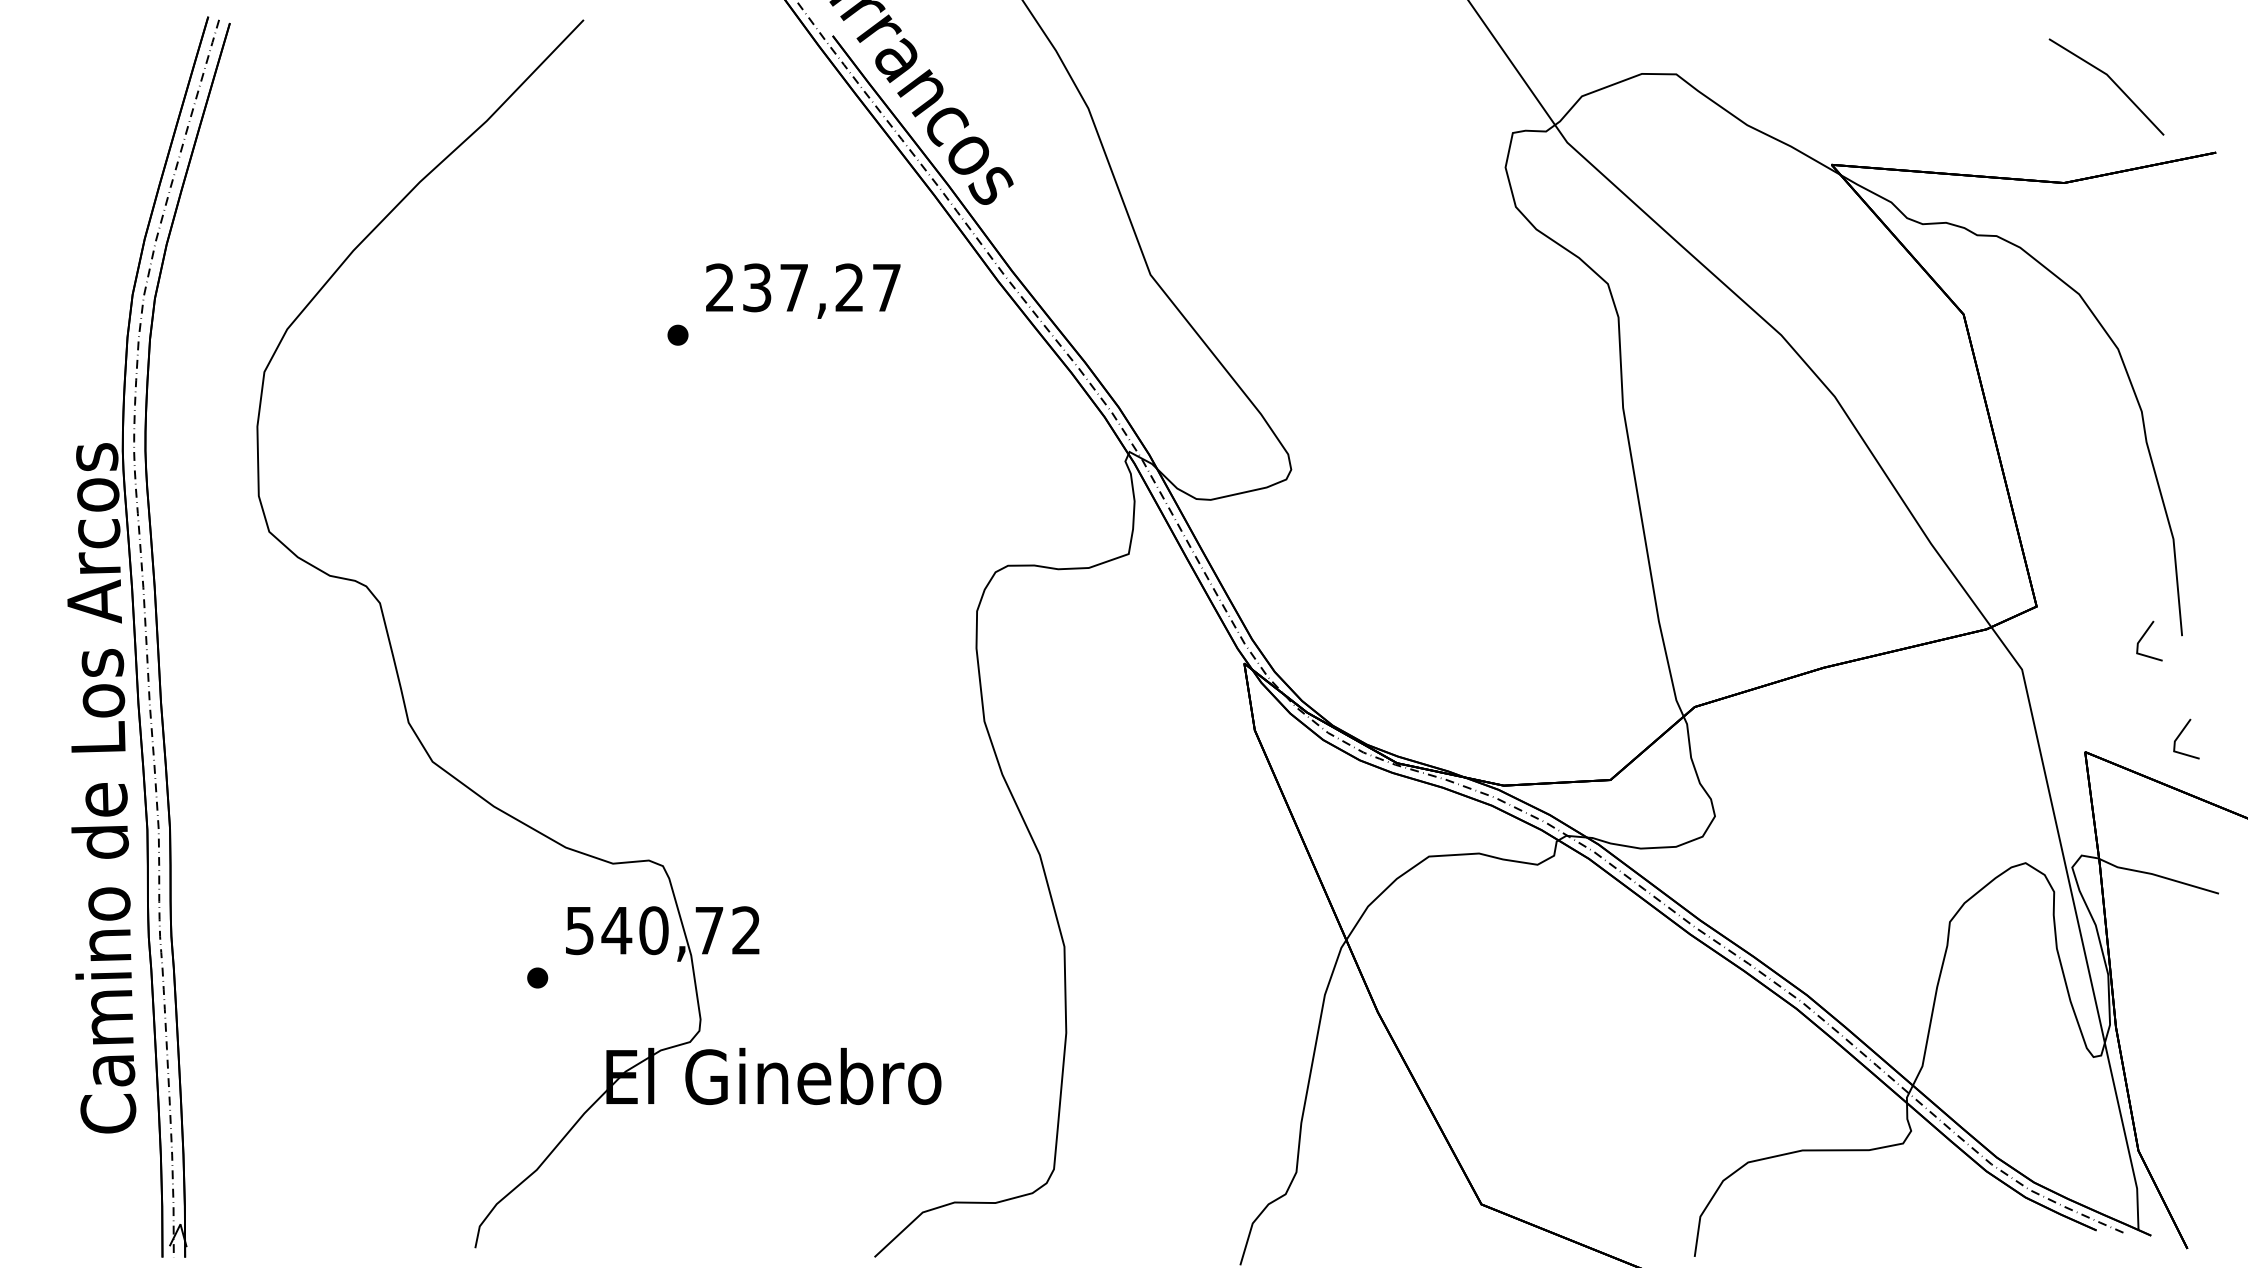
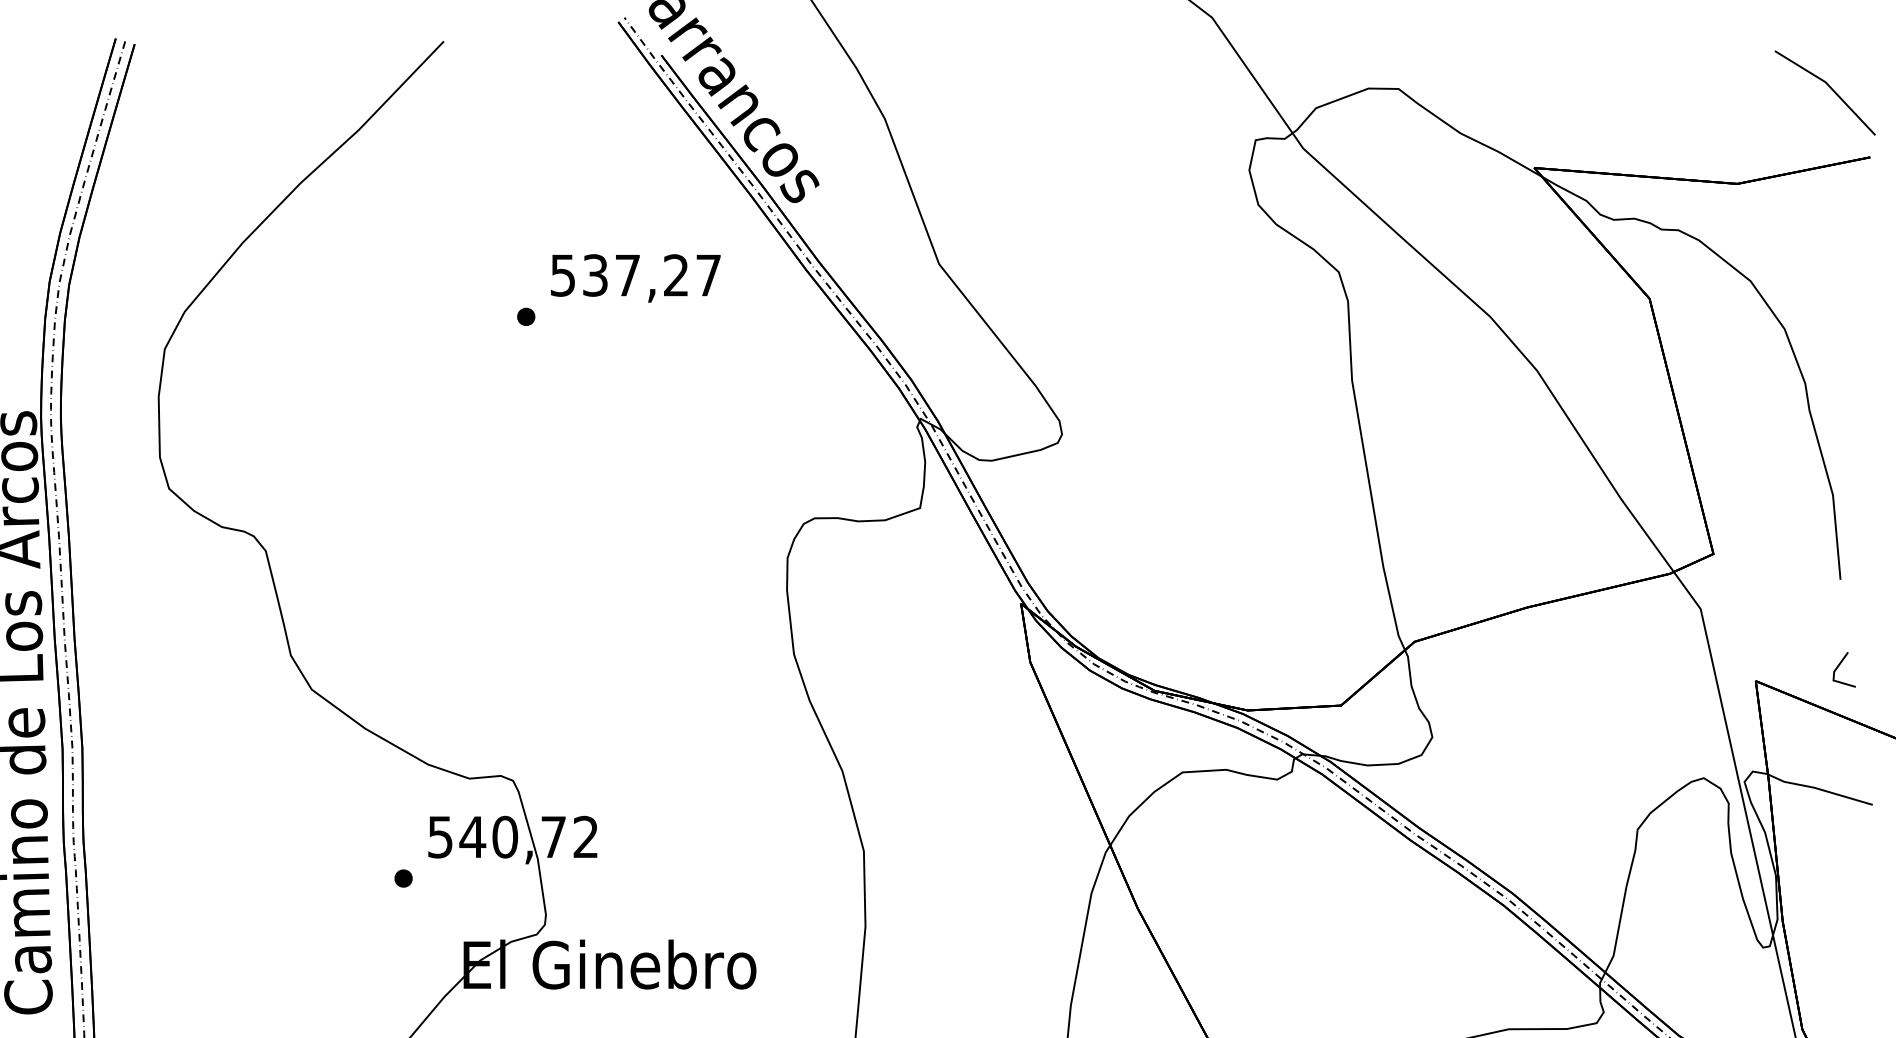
line: (2113, 83) -> (1831, 89), moved
text: (719, 287) -> (562, 275), 237,27 -> 537,27
line: (2143, 637) -> (1806, 581), removed

